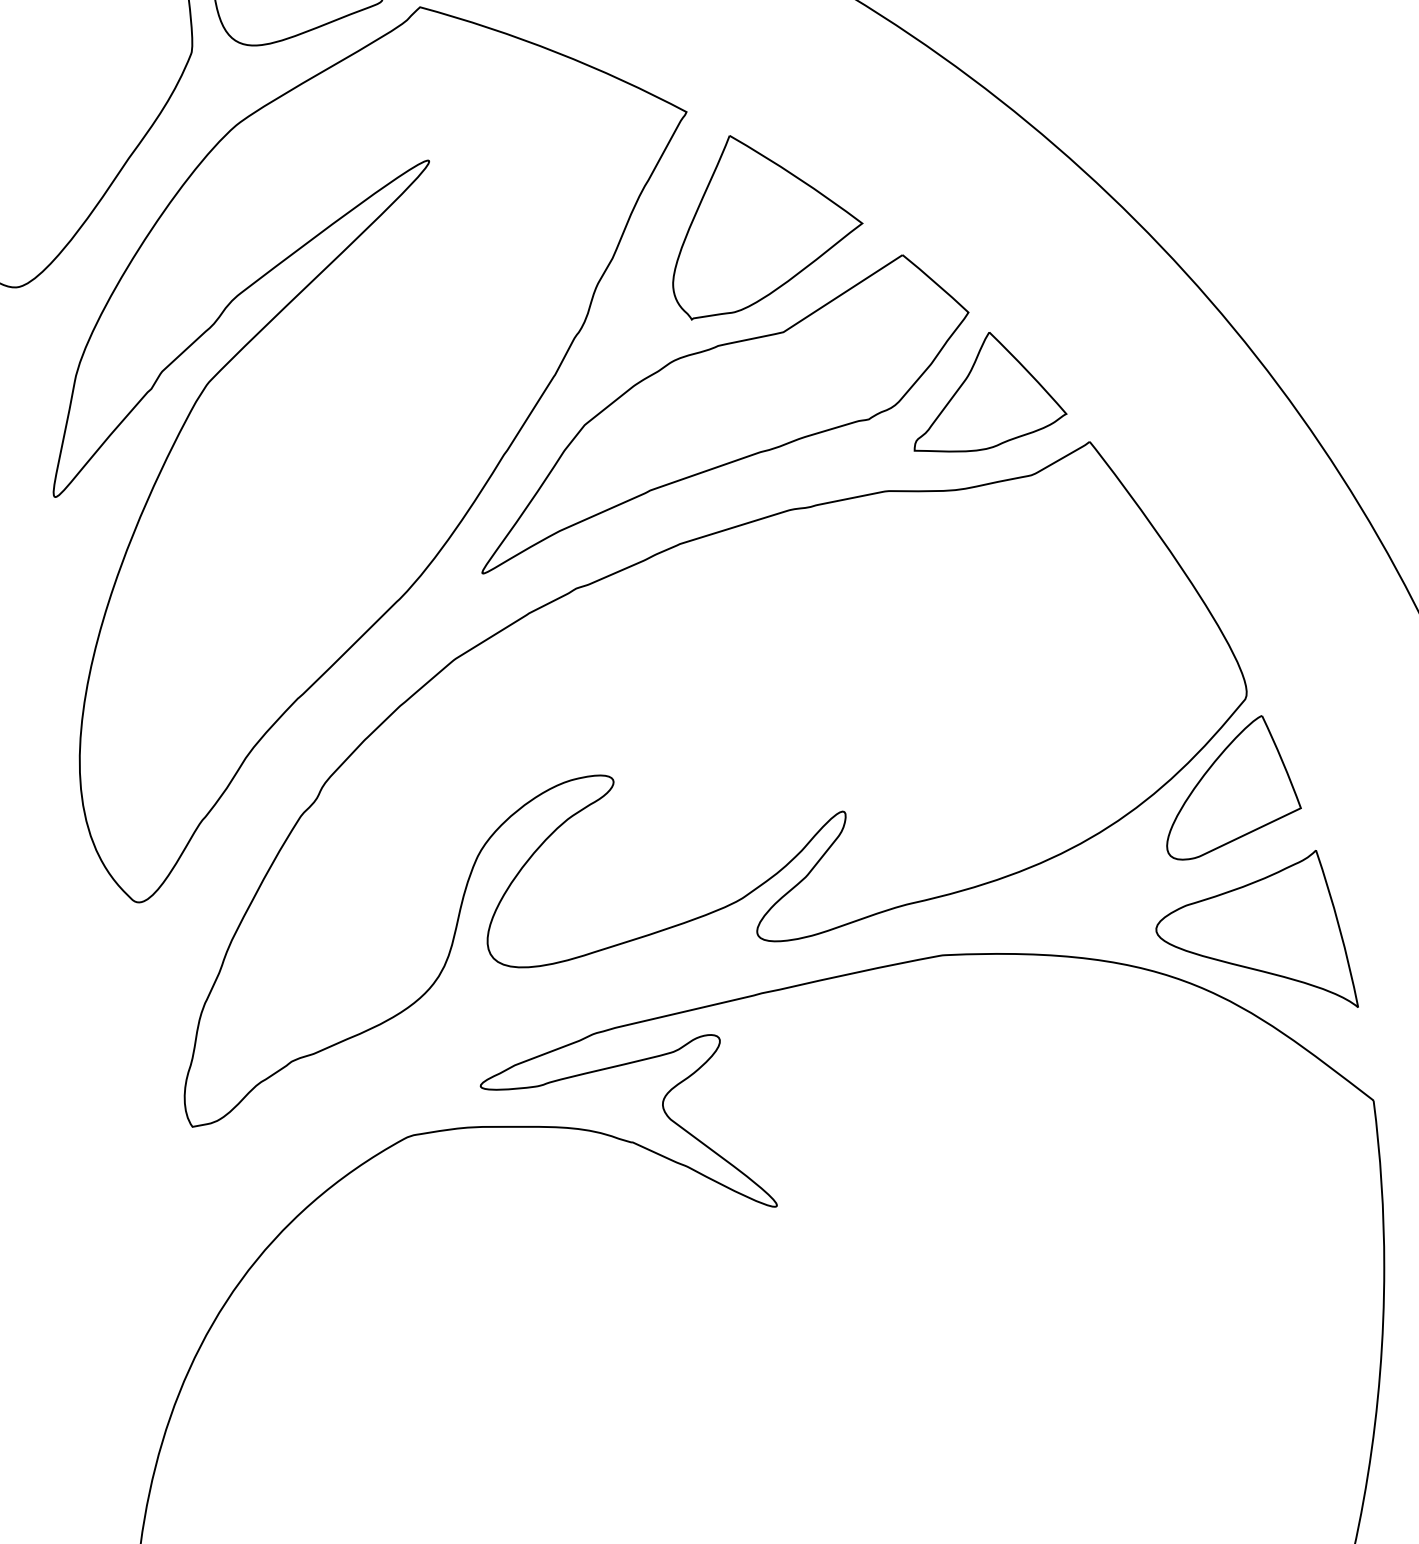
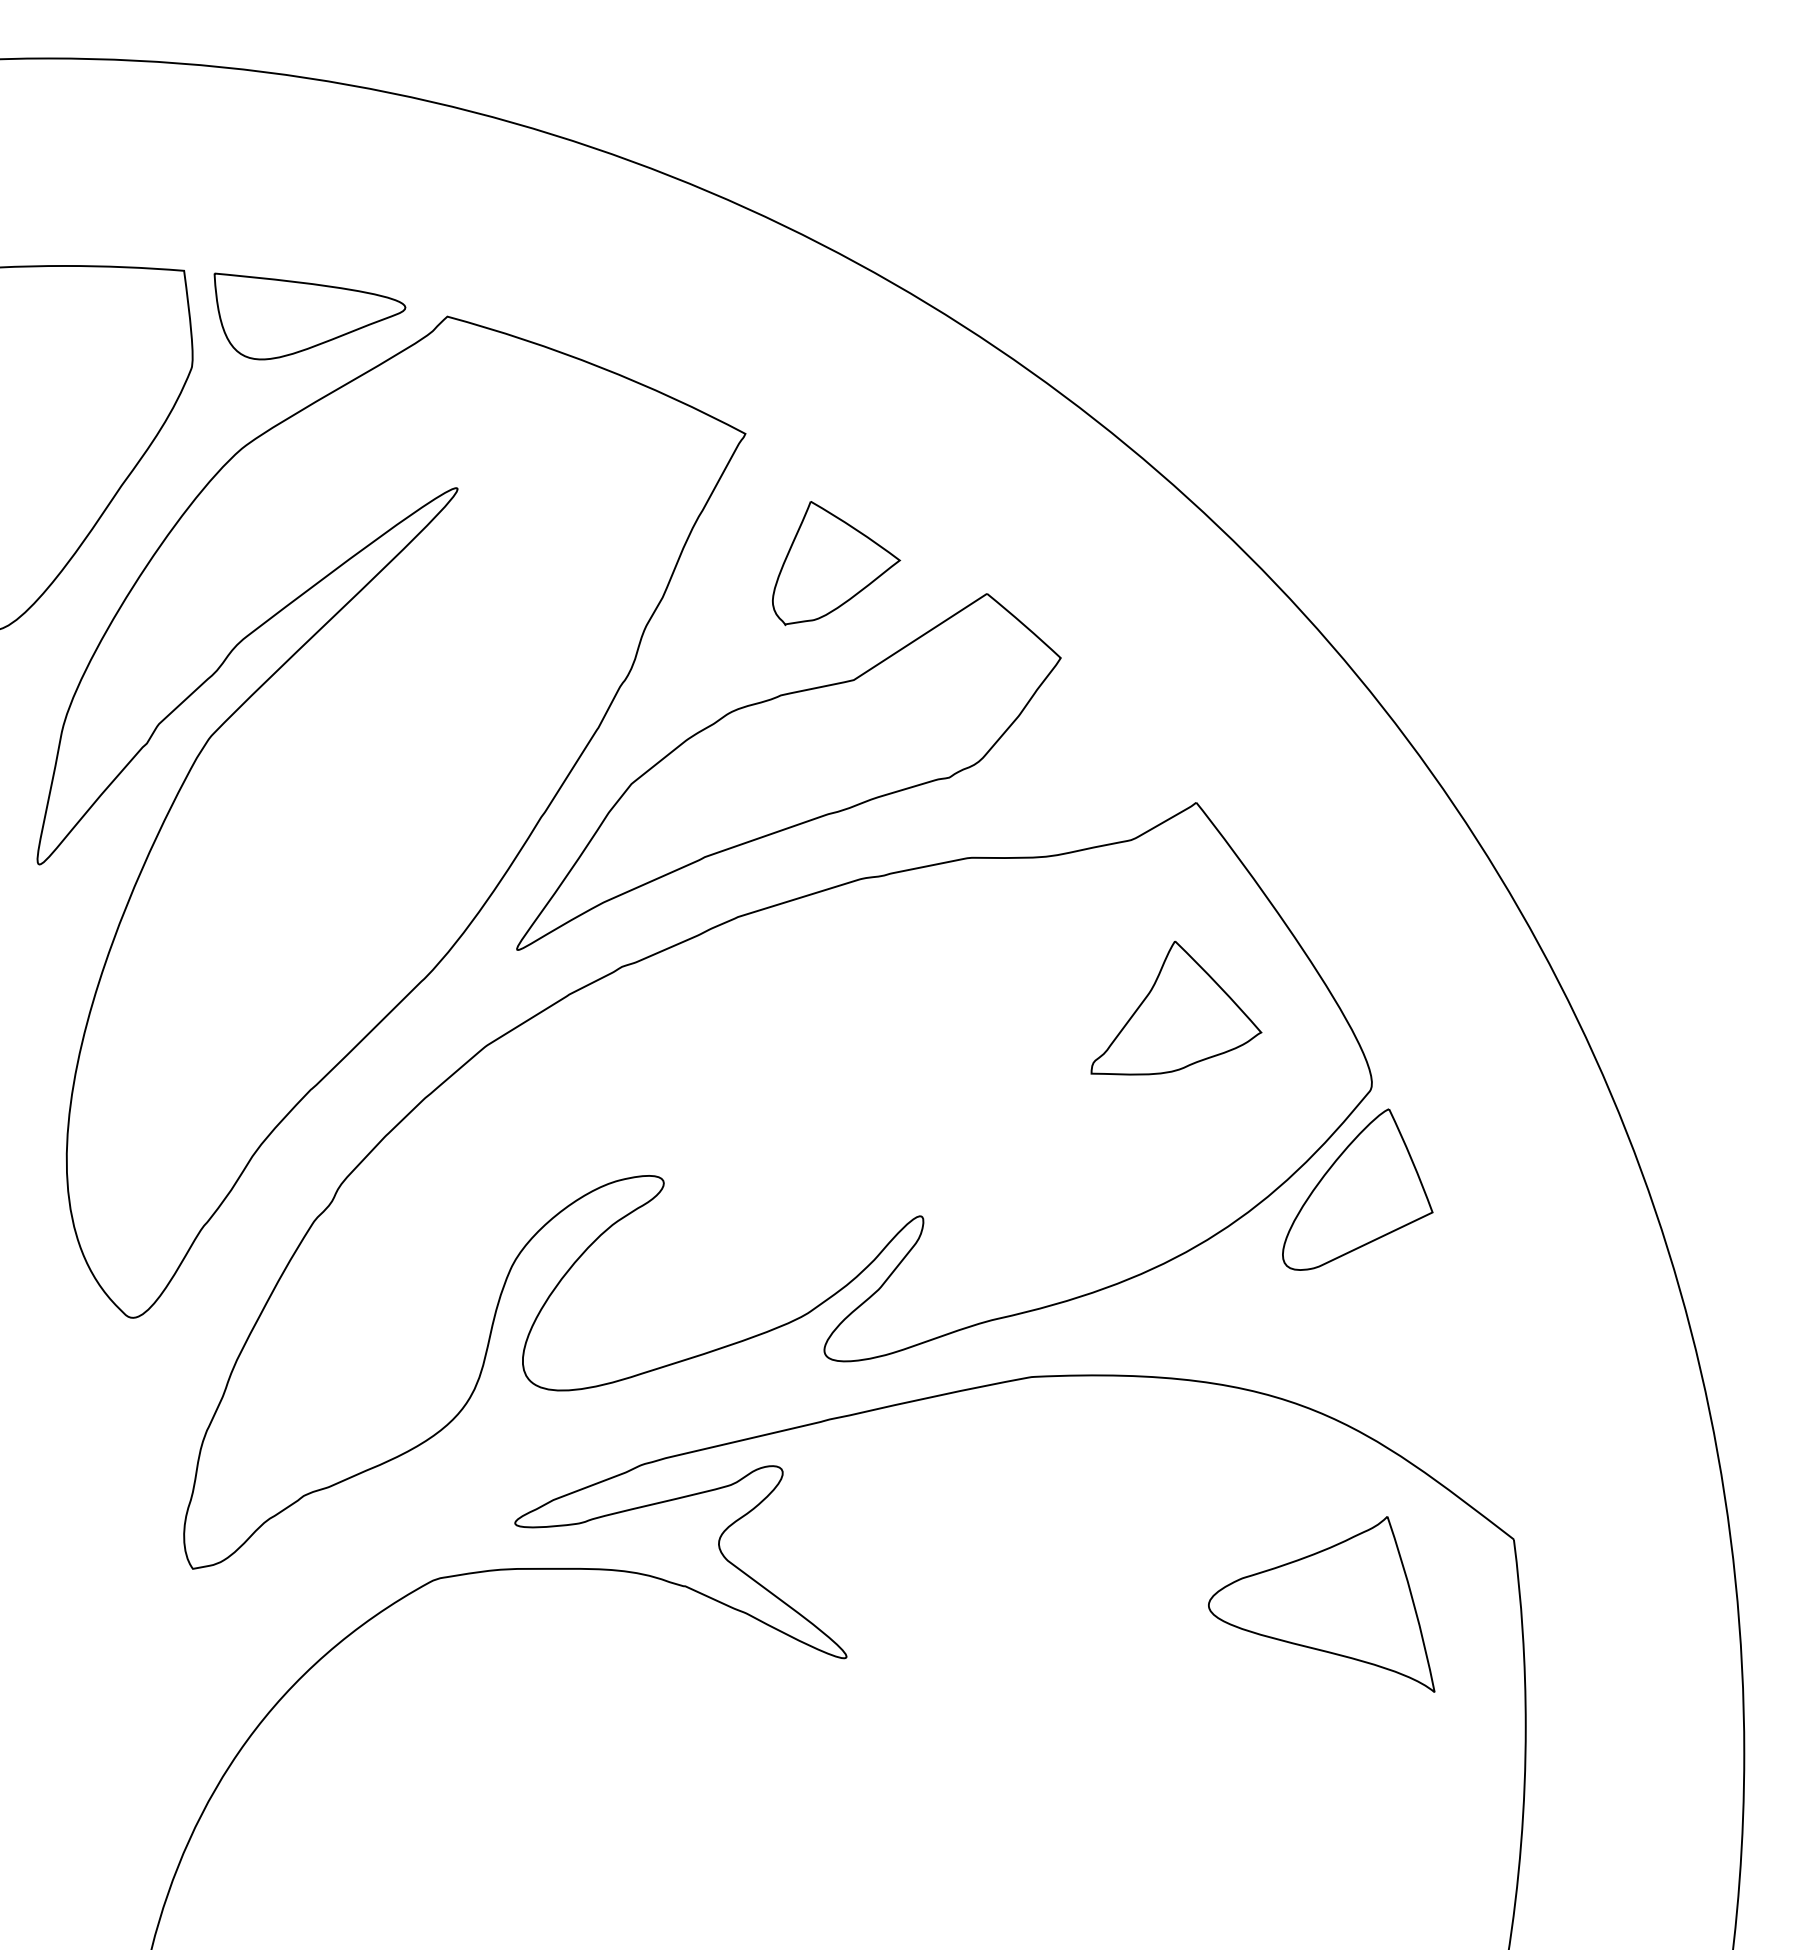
part: (767, 227) -> (836, 563), size x0.6
part: (990, 391) -> (1176, 1007), moved
part: (1257, 928) -> (1321, 1604), moved

